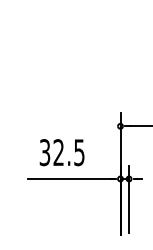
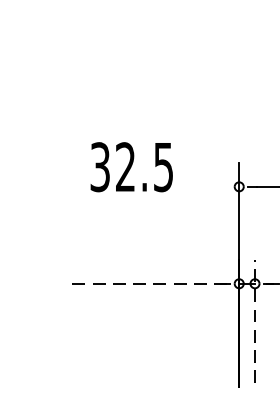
text: (61, 152) -> (130, 166), moved
line: (70, 178) -> (147, 282), solid -> dashed
line: (129, 199) -> (255, 321), solid -> dashed

